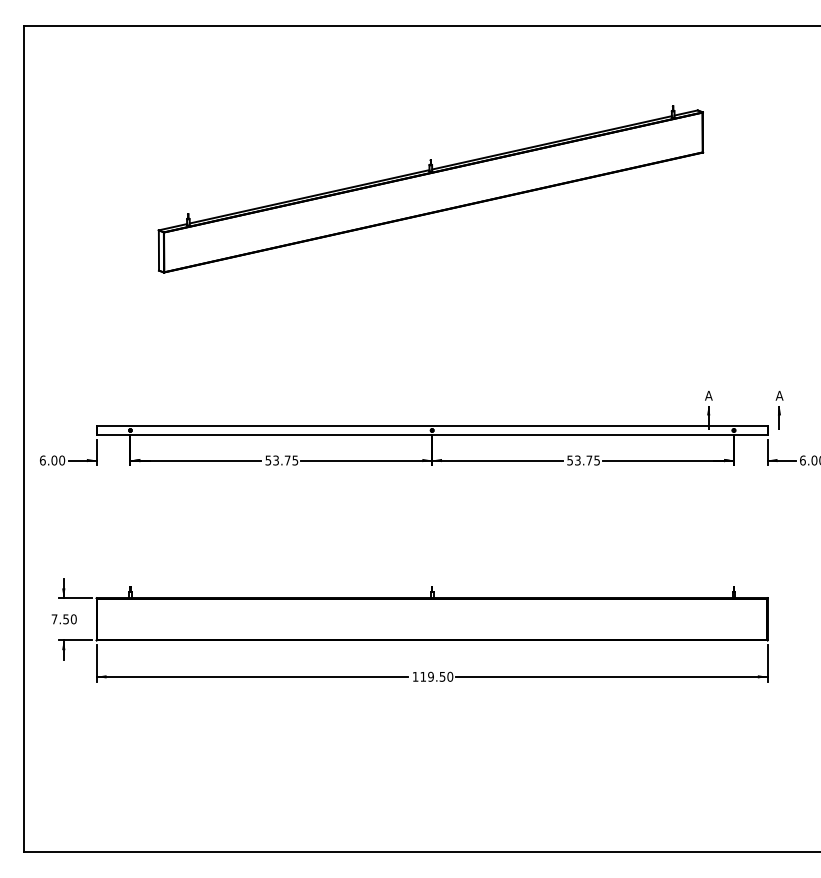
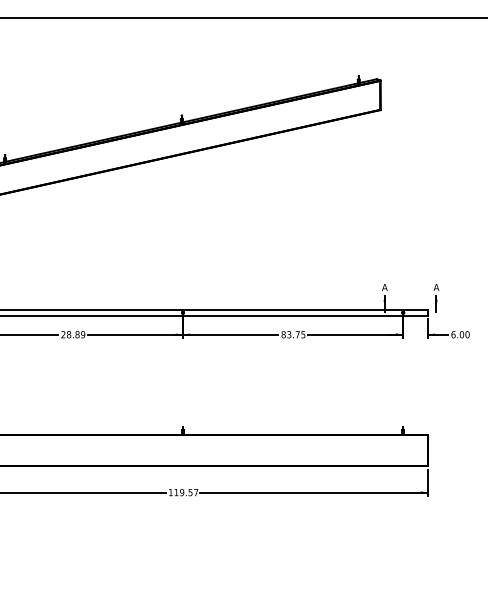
text: (281, 460) -> (73, 334), 53.75 -> 28.89
text: (570, 460) -> (283, 334), 53.75 -> 83.75
text: (450, 676) -> (196, 492), 119.50 -> 119.57

